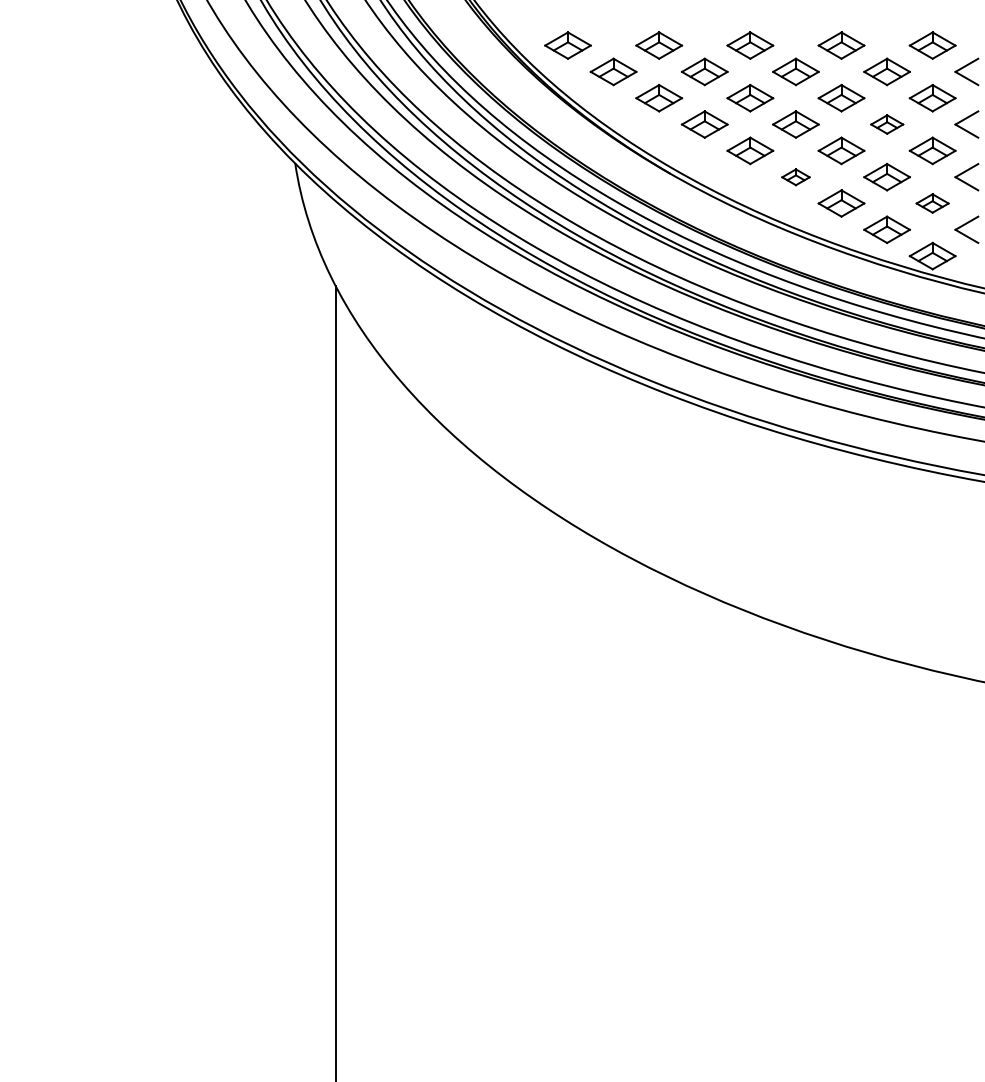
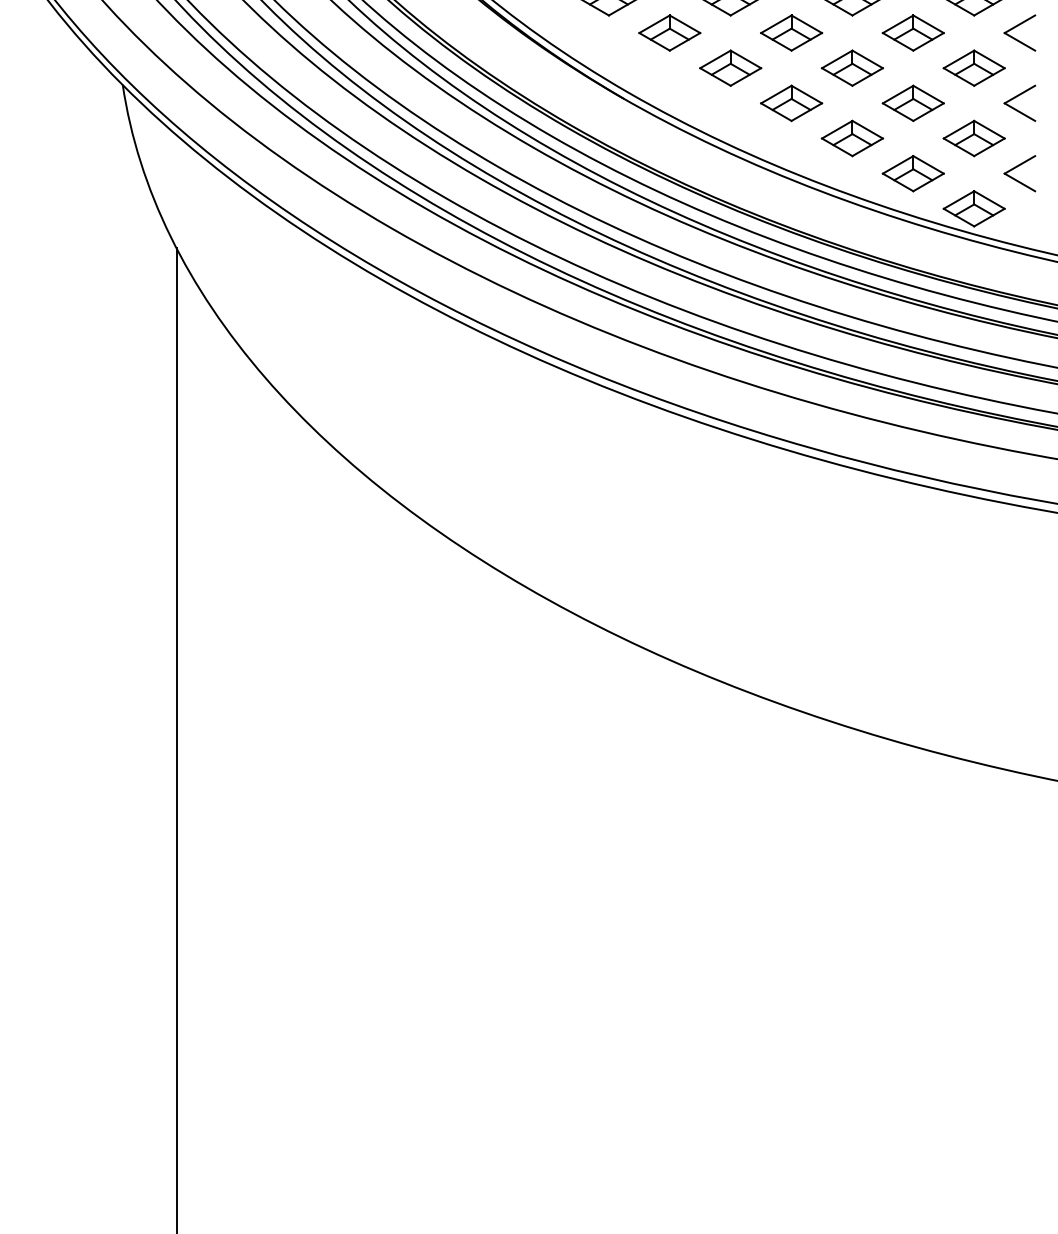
part: (887, 124) -> (913, 32), size x1.43
part: (795, 177) -> (790, 103), size x1.67
part: (932, 203) -> (973, 138), size x1.43

